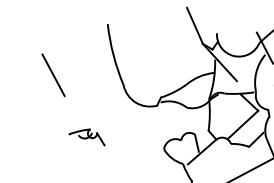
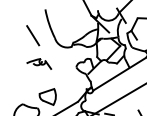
line: (54, 74) -> (33, 35), moved
part: (87, 135) -> (39, 63), size x1.4

